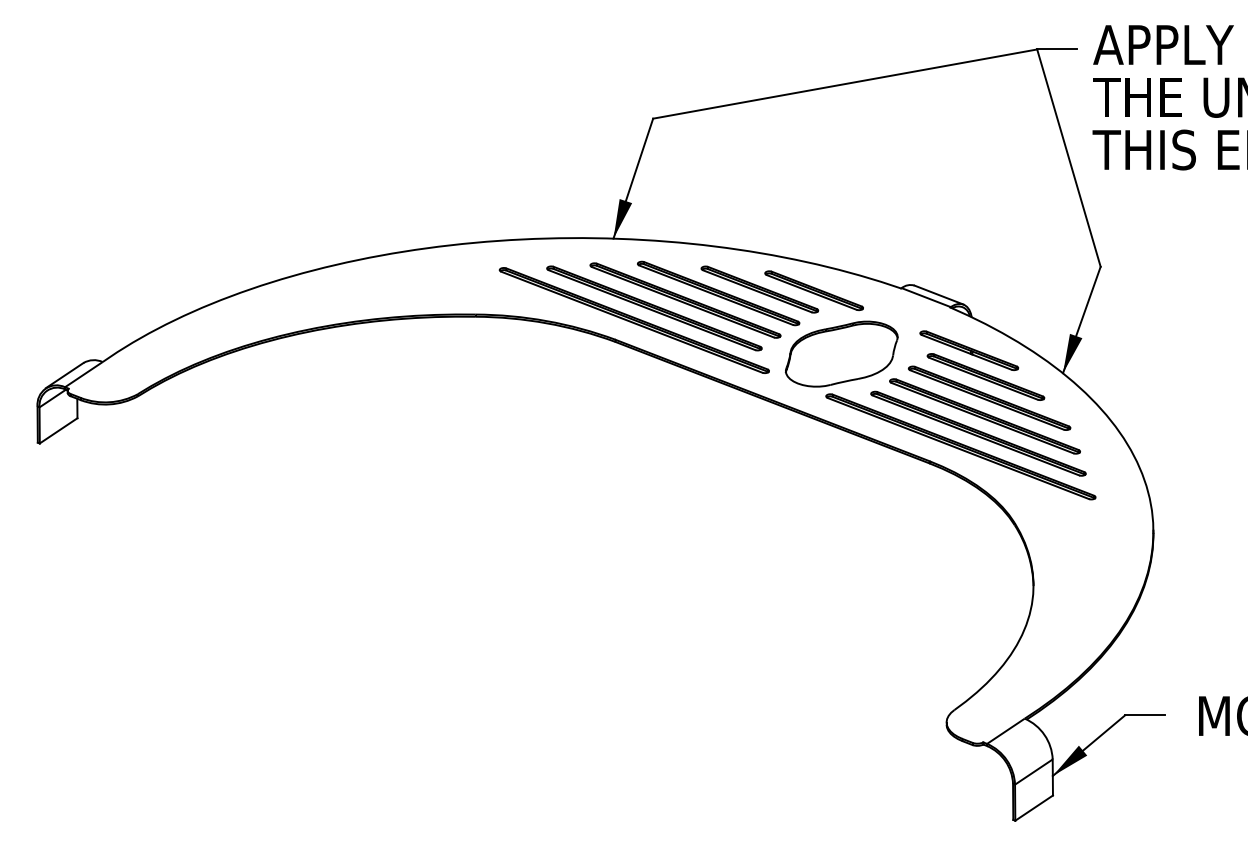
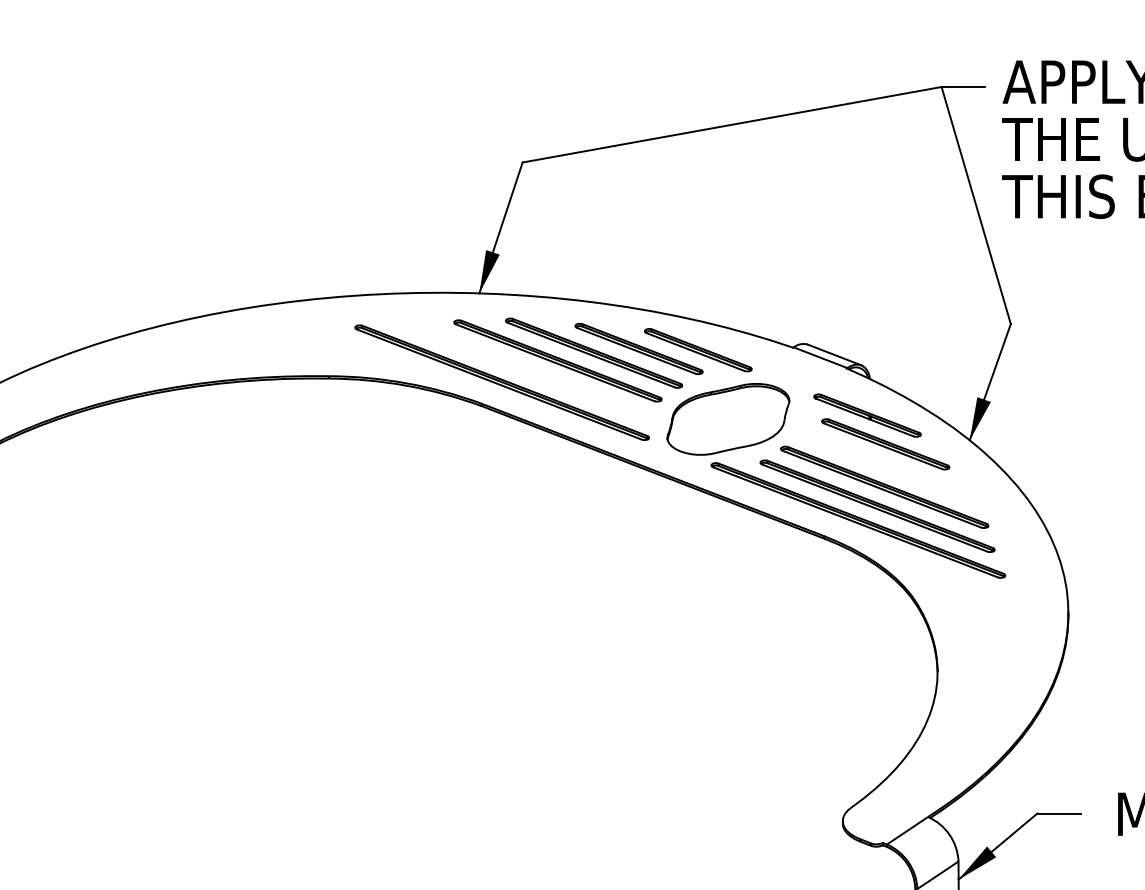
part: (654, 308) -> (524, 369), removed
part: (989, 397) -> (889, 466), removed

